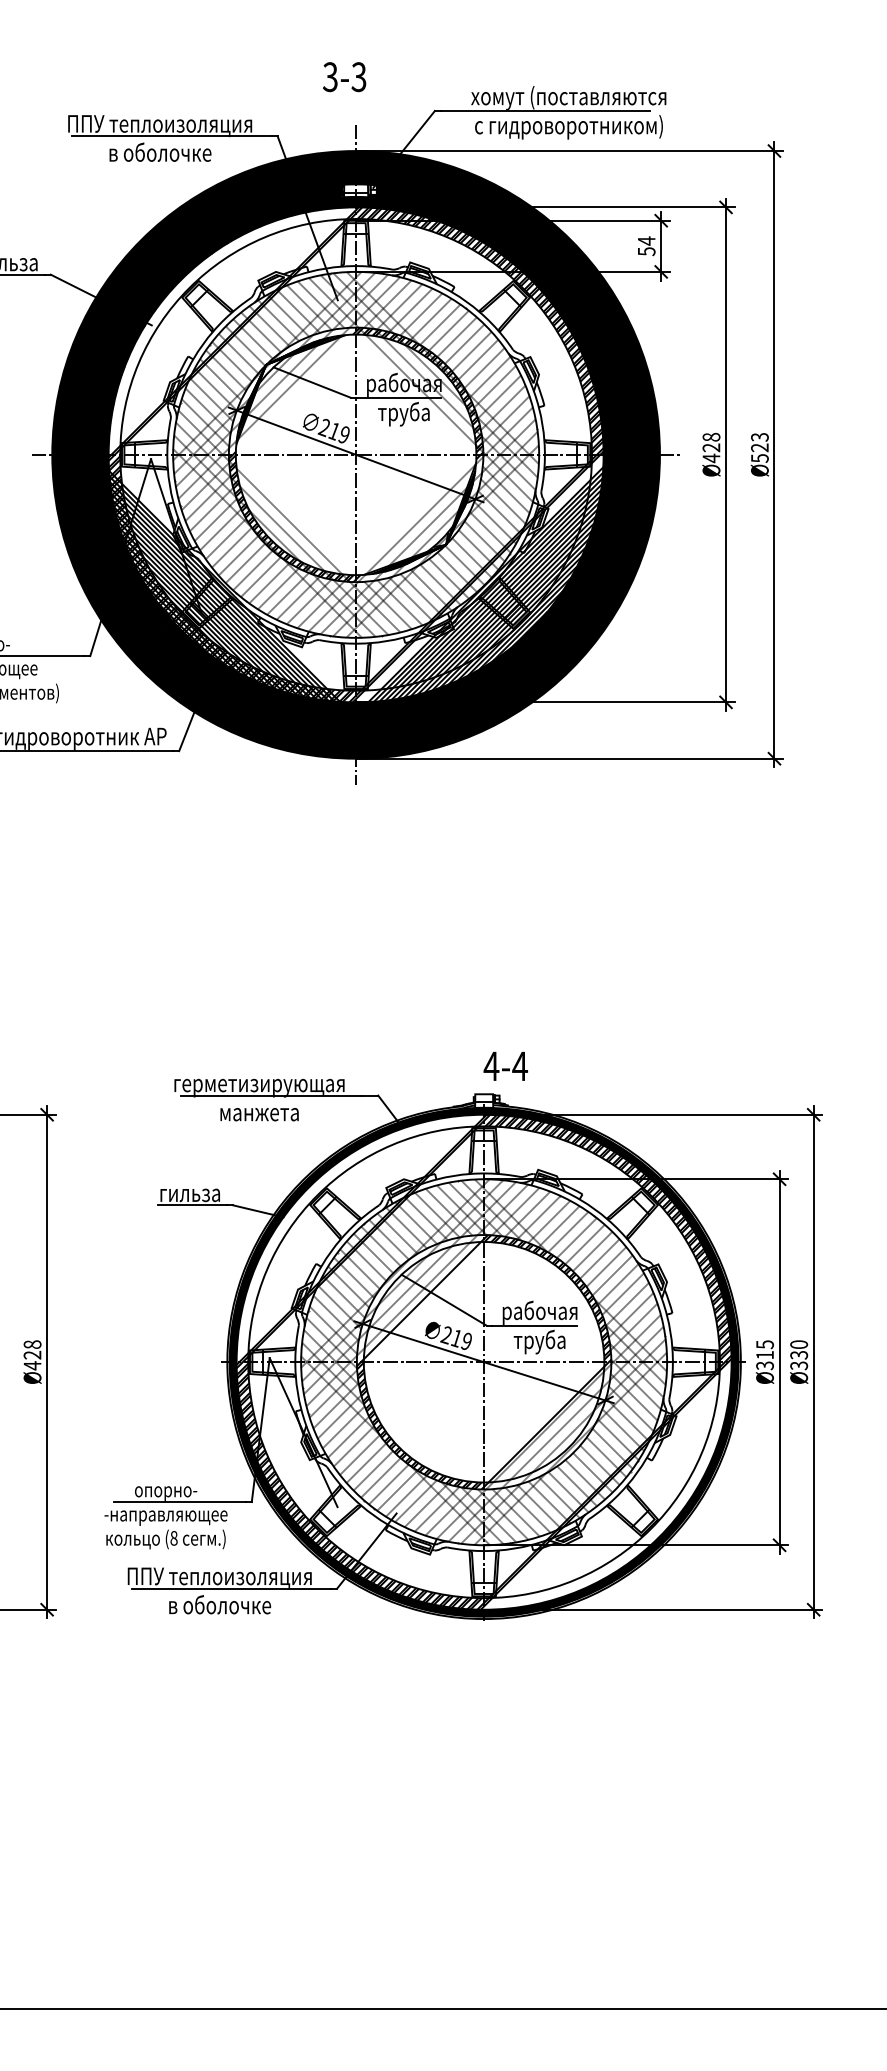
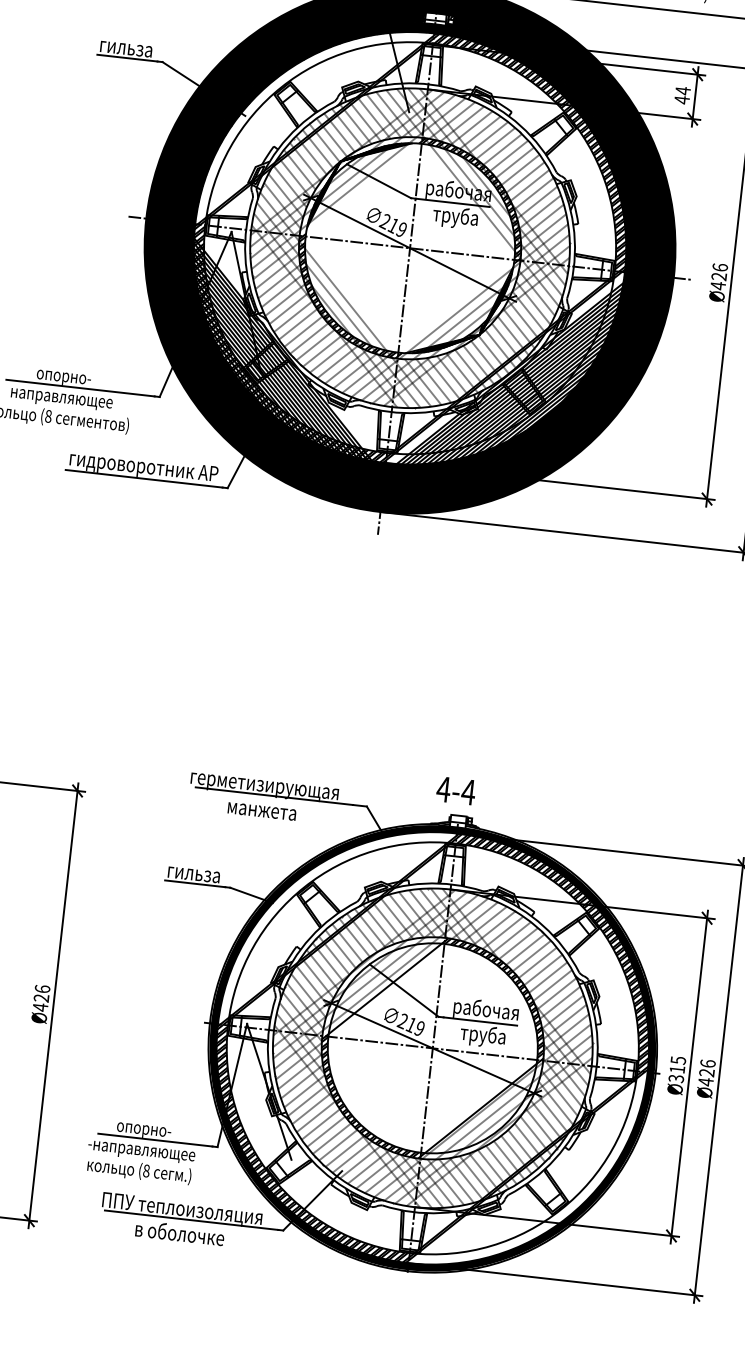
text: (646, 251) -> (681, 99), 54 -> 44
text: (711, 436) -> (720, 266), Ø428 -> Ø426
text: (505, 1065) -> (455, 790), moved
text: (32, 1344) -> (42, 988), Ø428 -> Ø426
text: (799, 1355) -> (707, 1073), Ø330 -> Ø426

